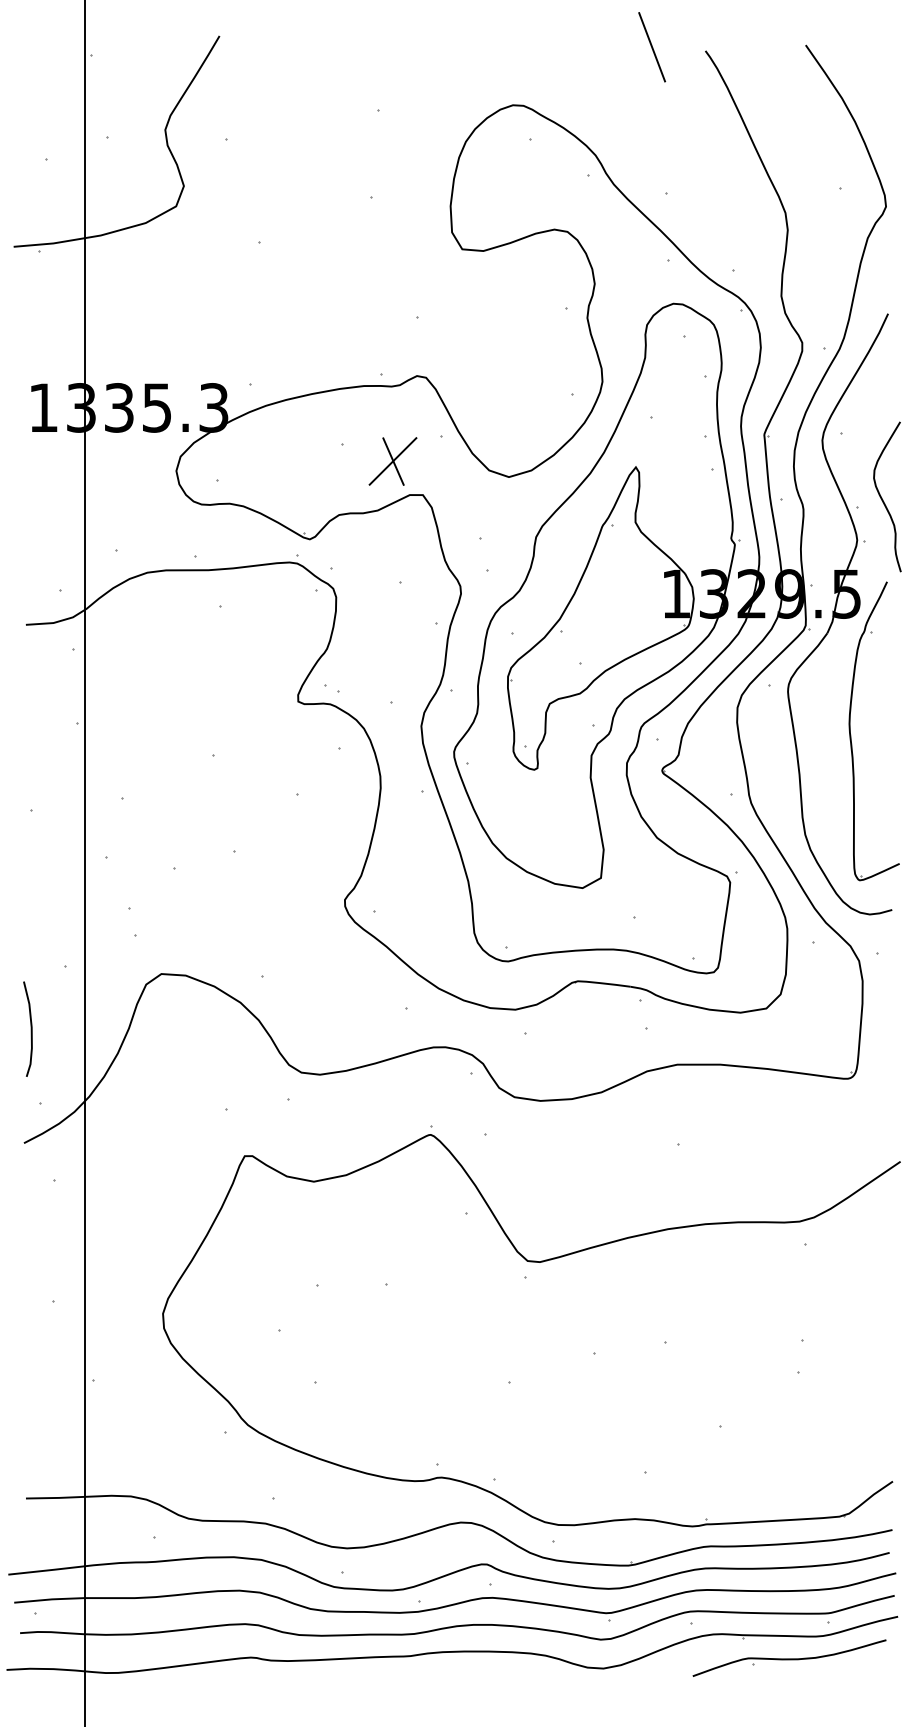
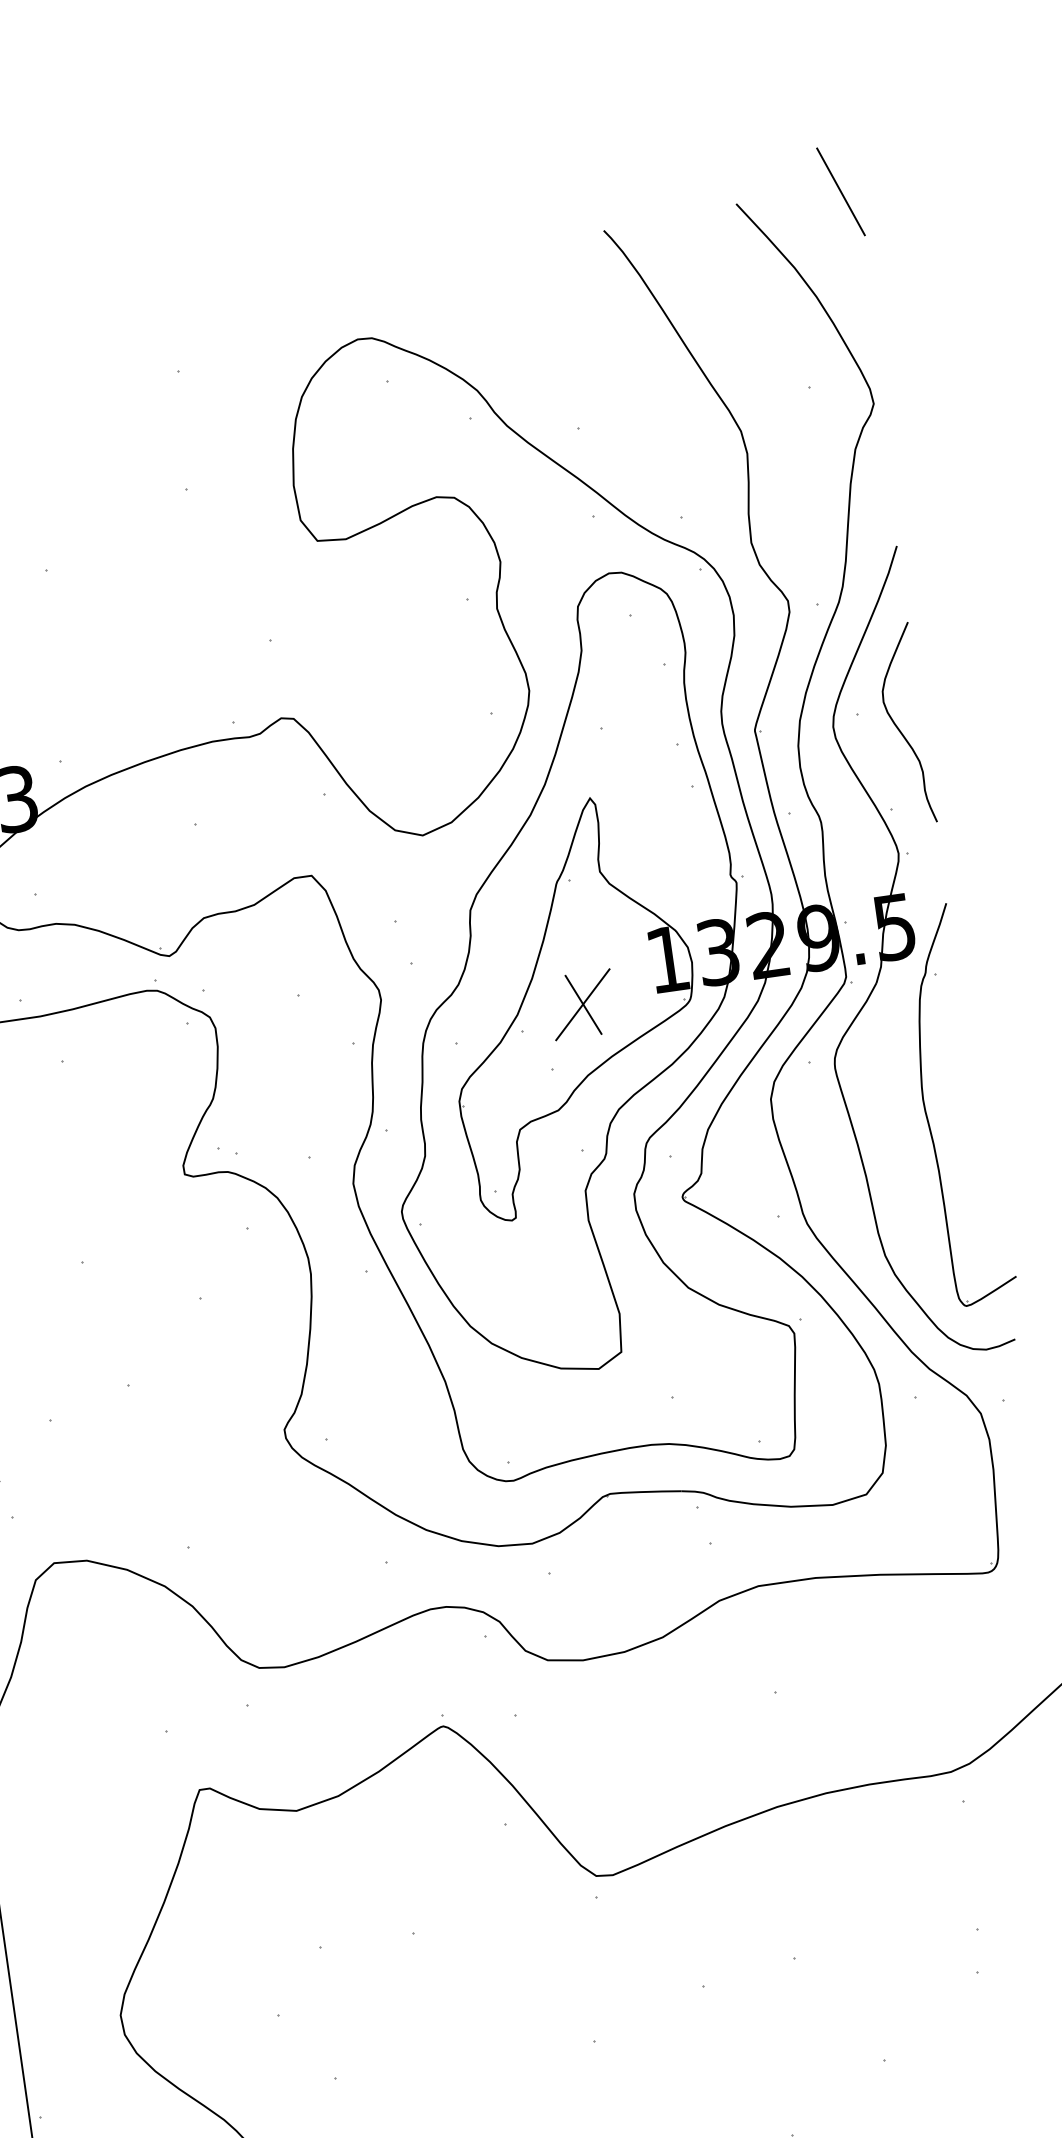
line: (652, 47) -> (841, 192), moved
part: (392, 461) -> (582, 1004), moved
curve: (883, 499) -> (900, 728), moved

